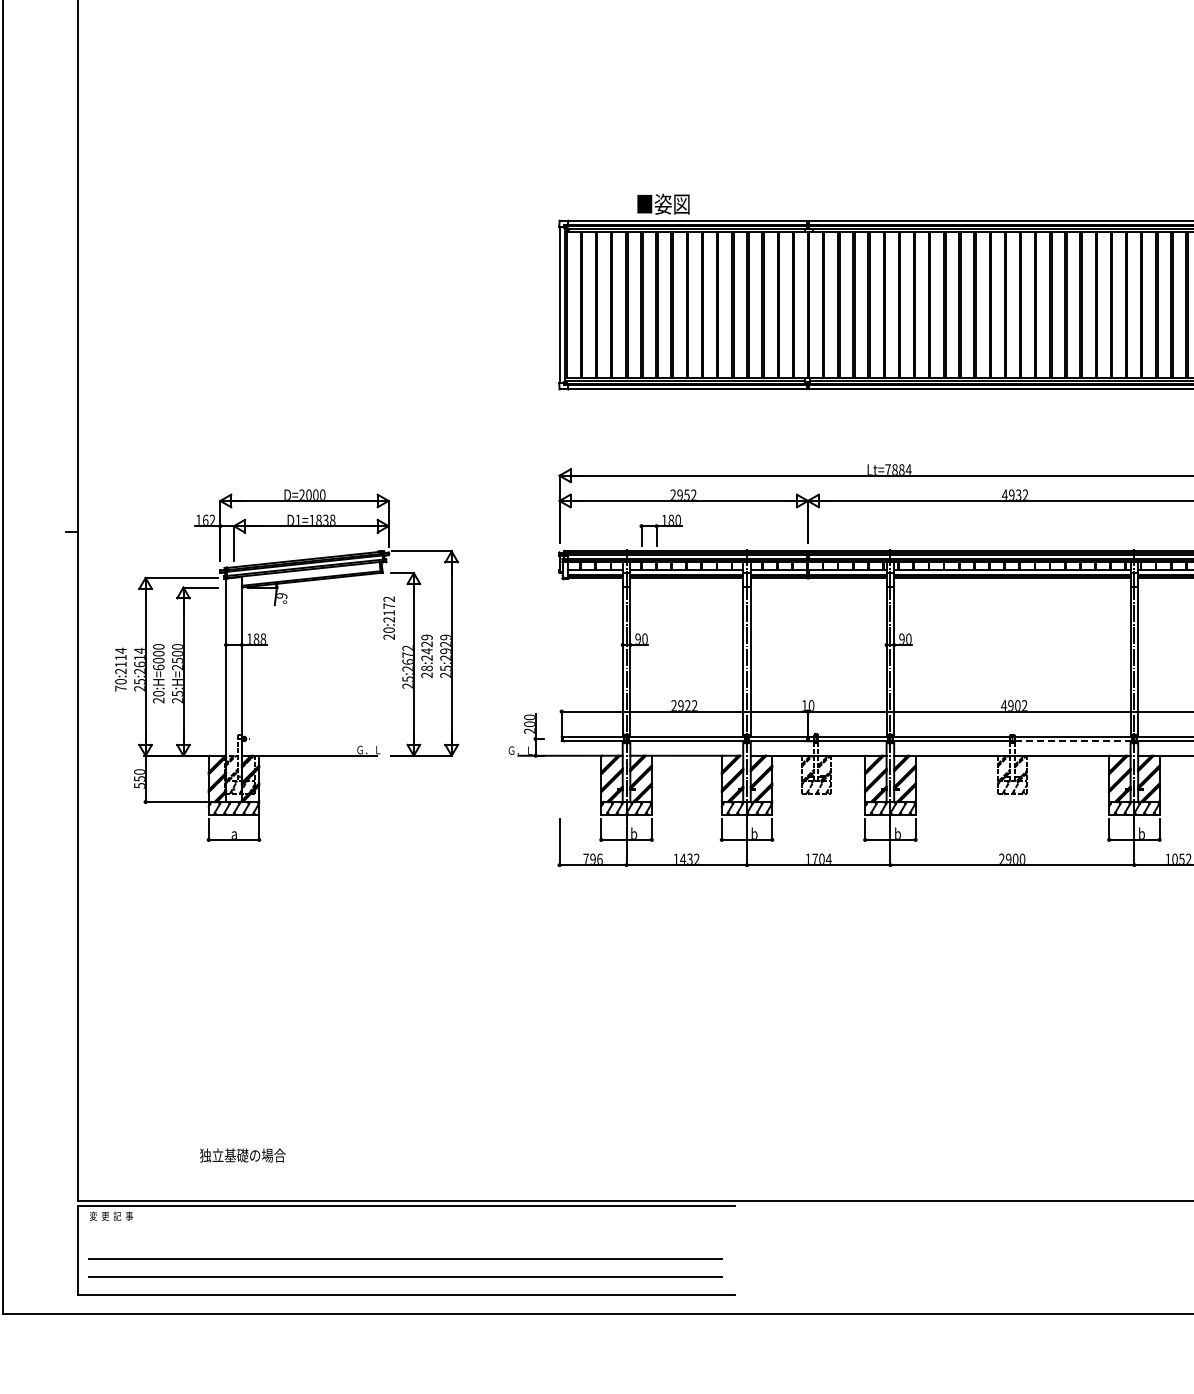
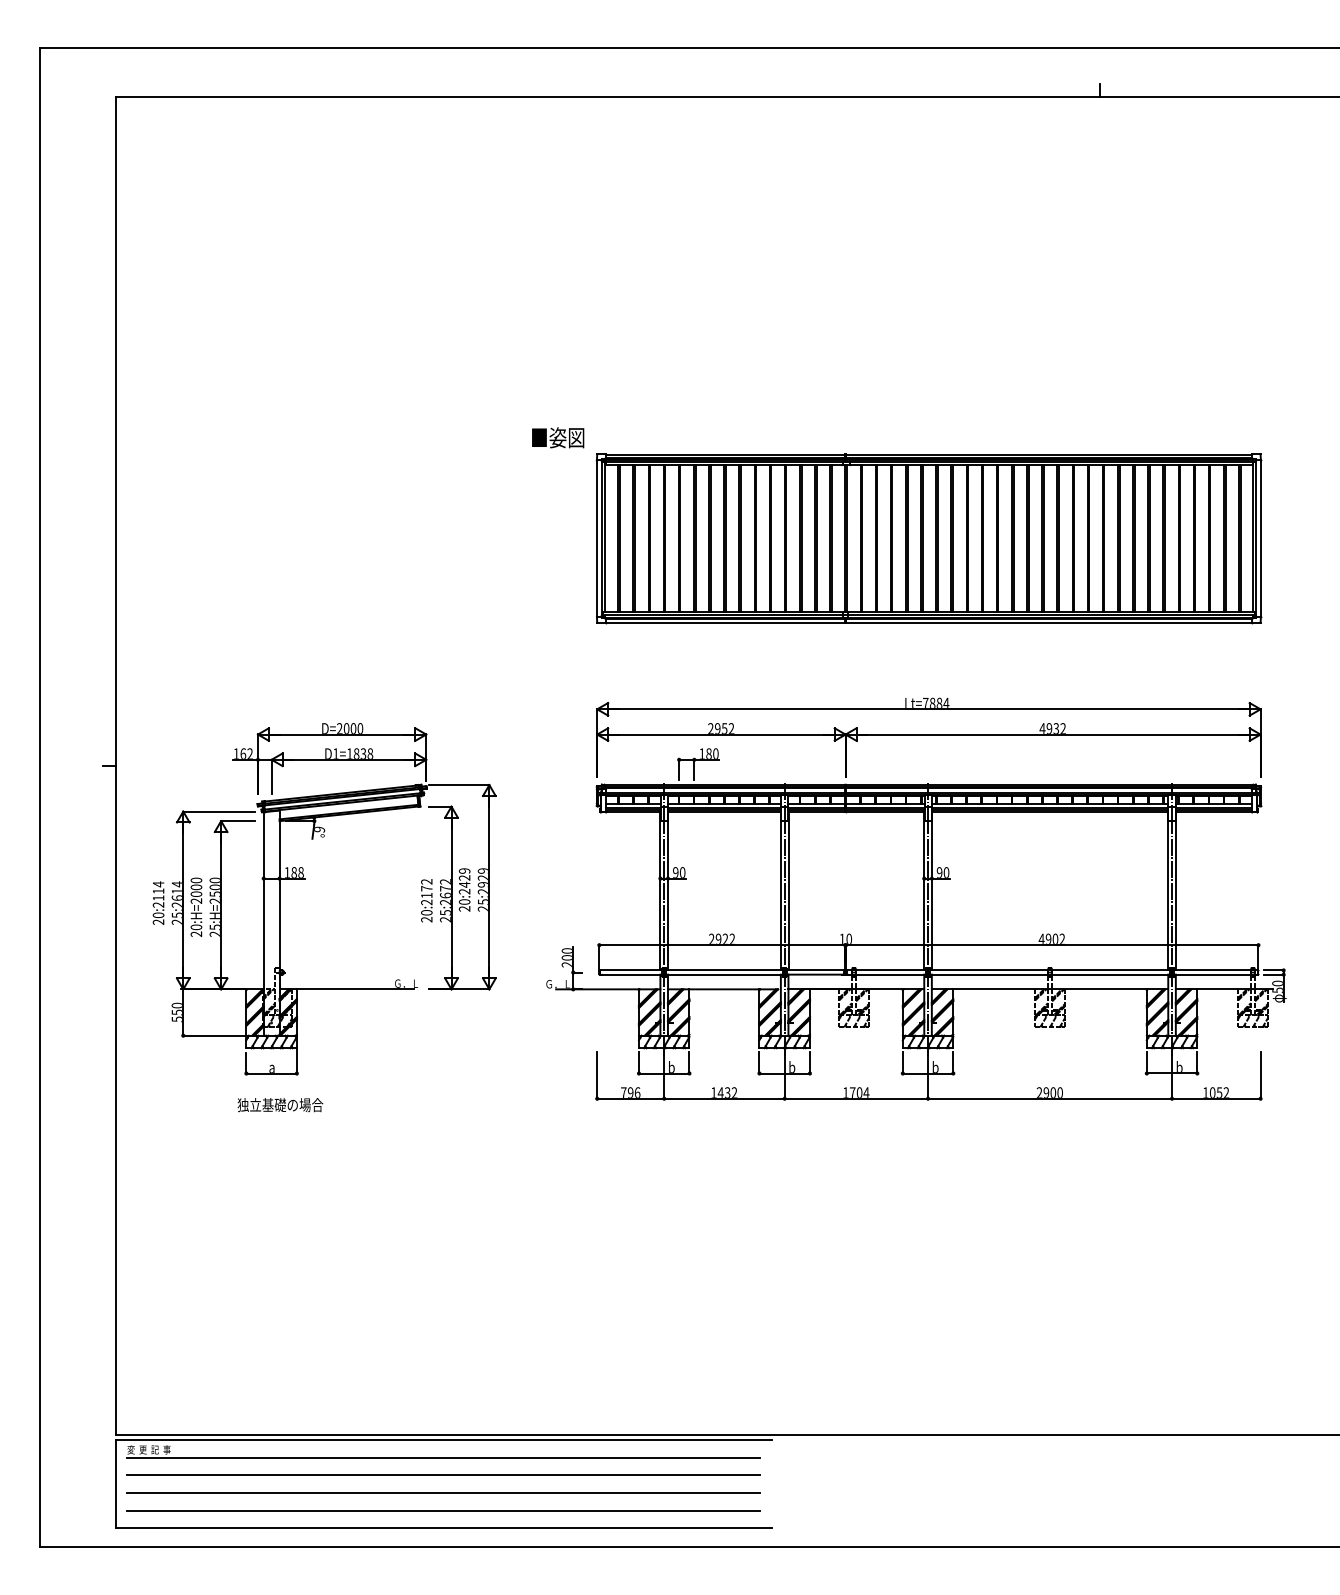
text: (663, 203) -> (558, 437), moved
text: (388, 617) -> (426, 900), moved
text: (158, 666) -> (196, 900), 20:H=6000 -> 20:H=2000
text: (426, 667) -> (464, 901), 28:2429 -> 20:2429
text: (120, 687) -> (158, 921), 70:2114 -> 20:2114
line: (1073, 740) -> (1111, 974), dashed -> solid
text: (242, 1155) -> (280, 1105), moved
line: (404, 1223) -> (442, 1457), added
line: (405, 1240) -> (443, 1474), added

